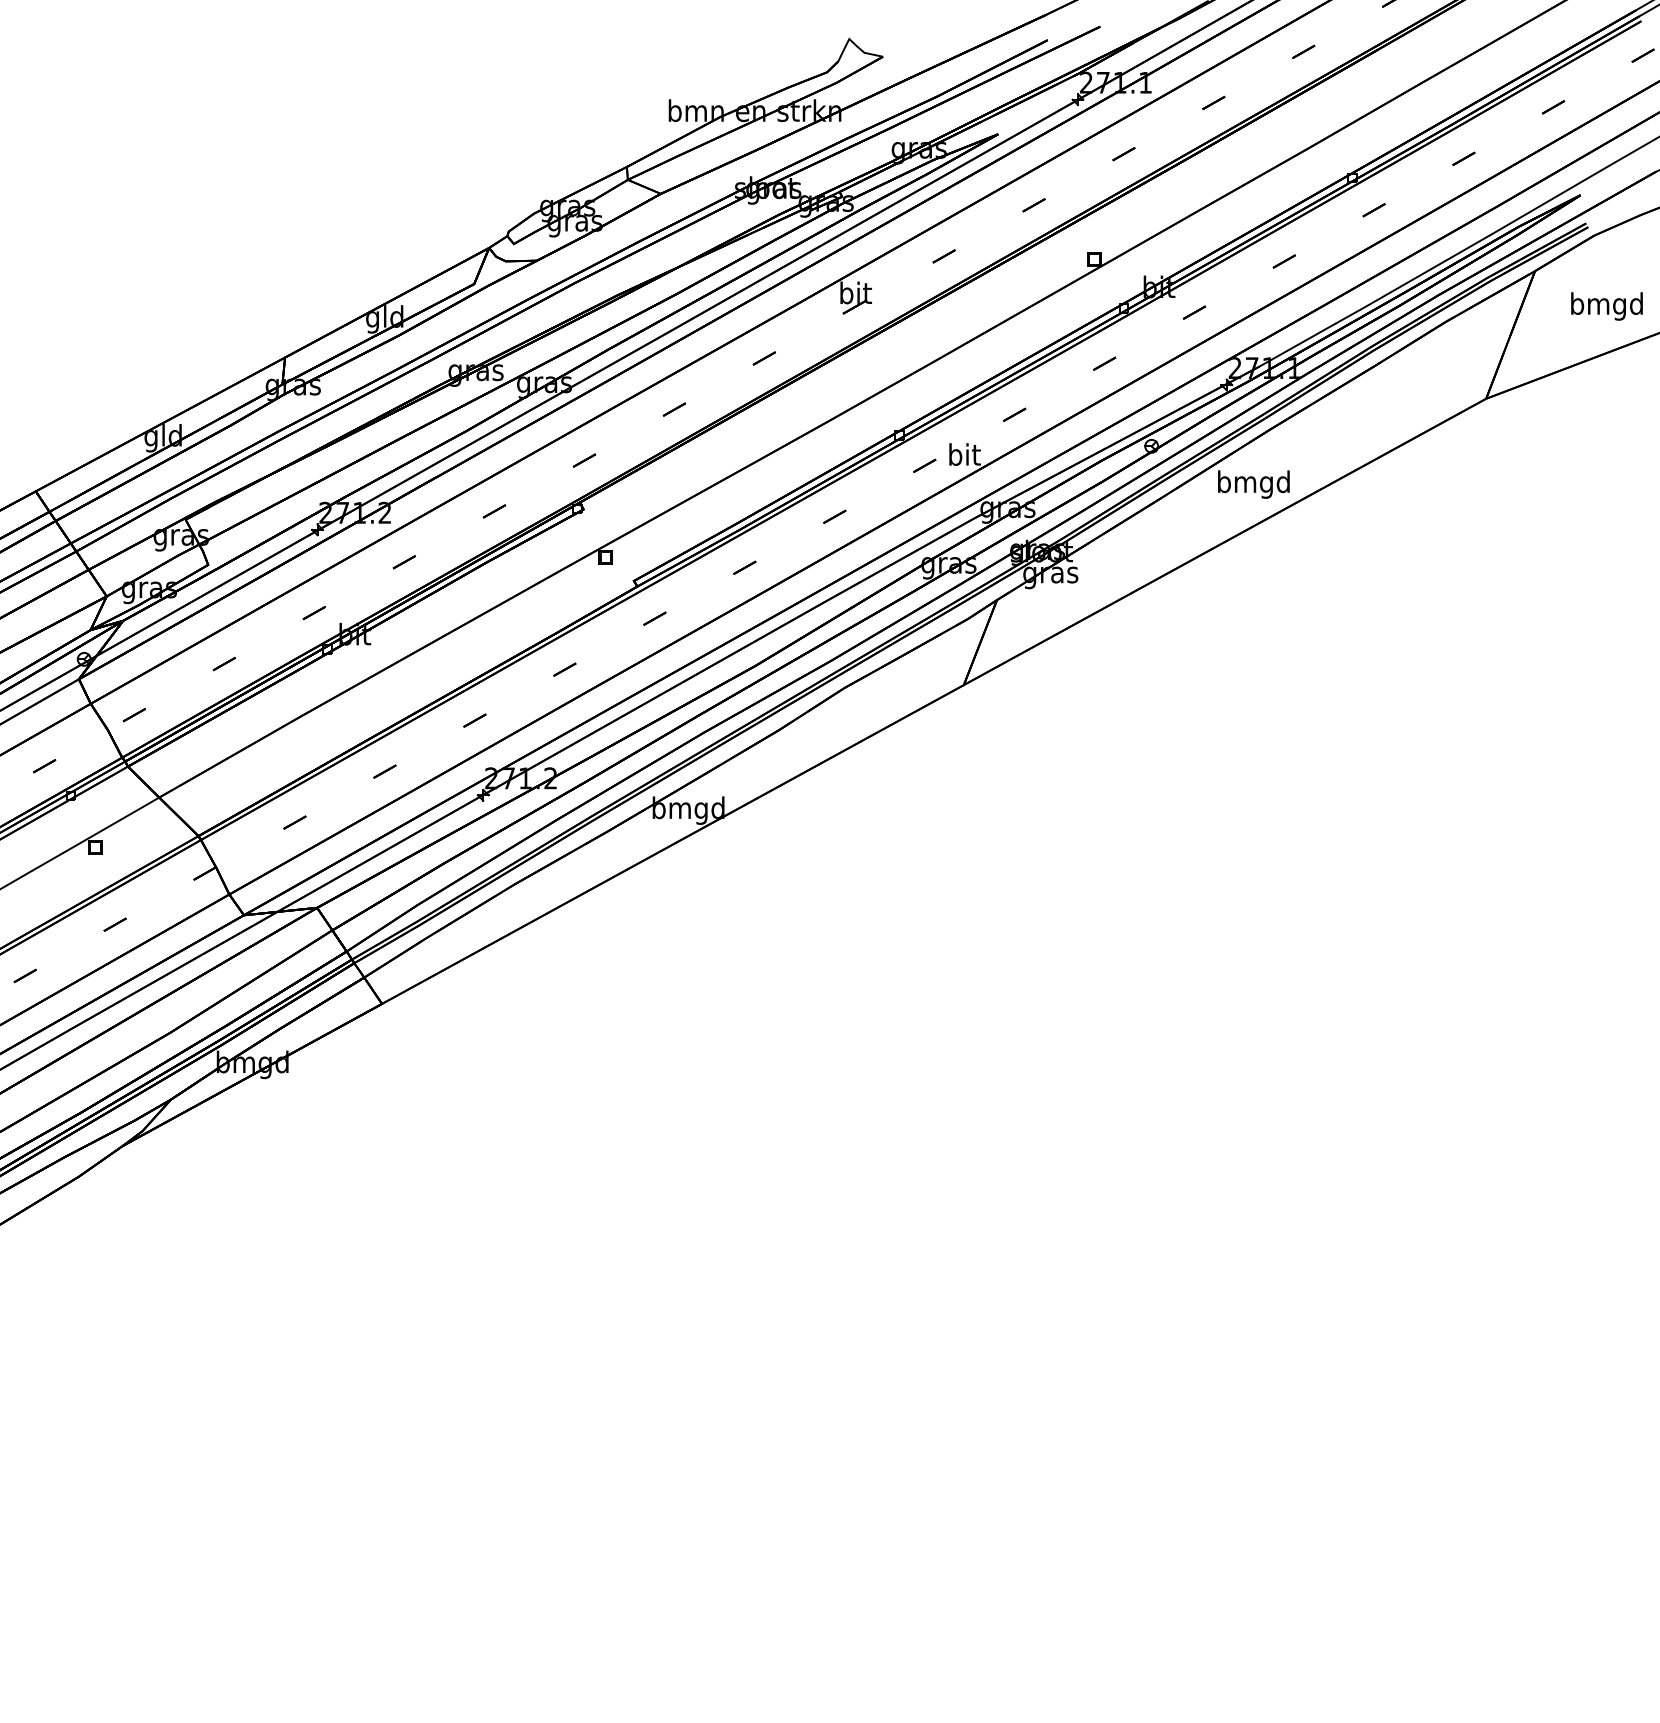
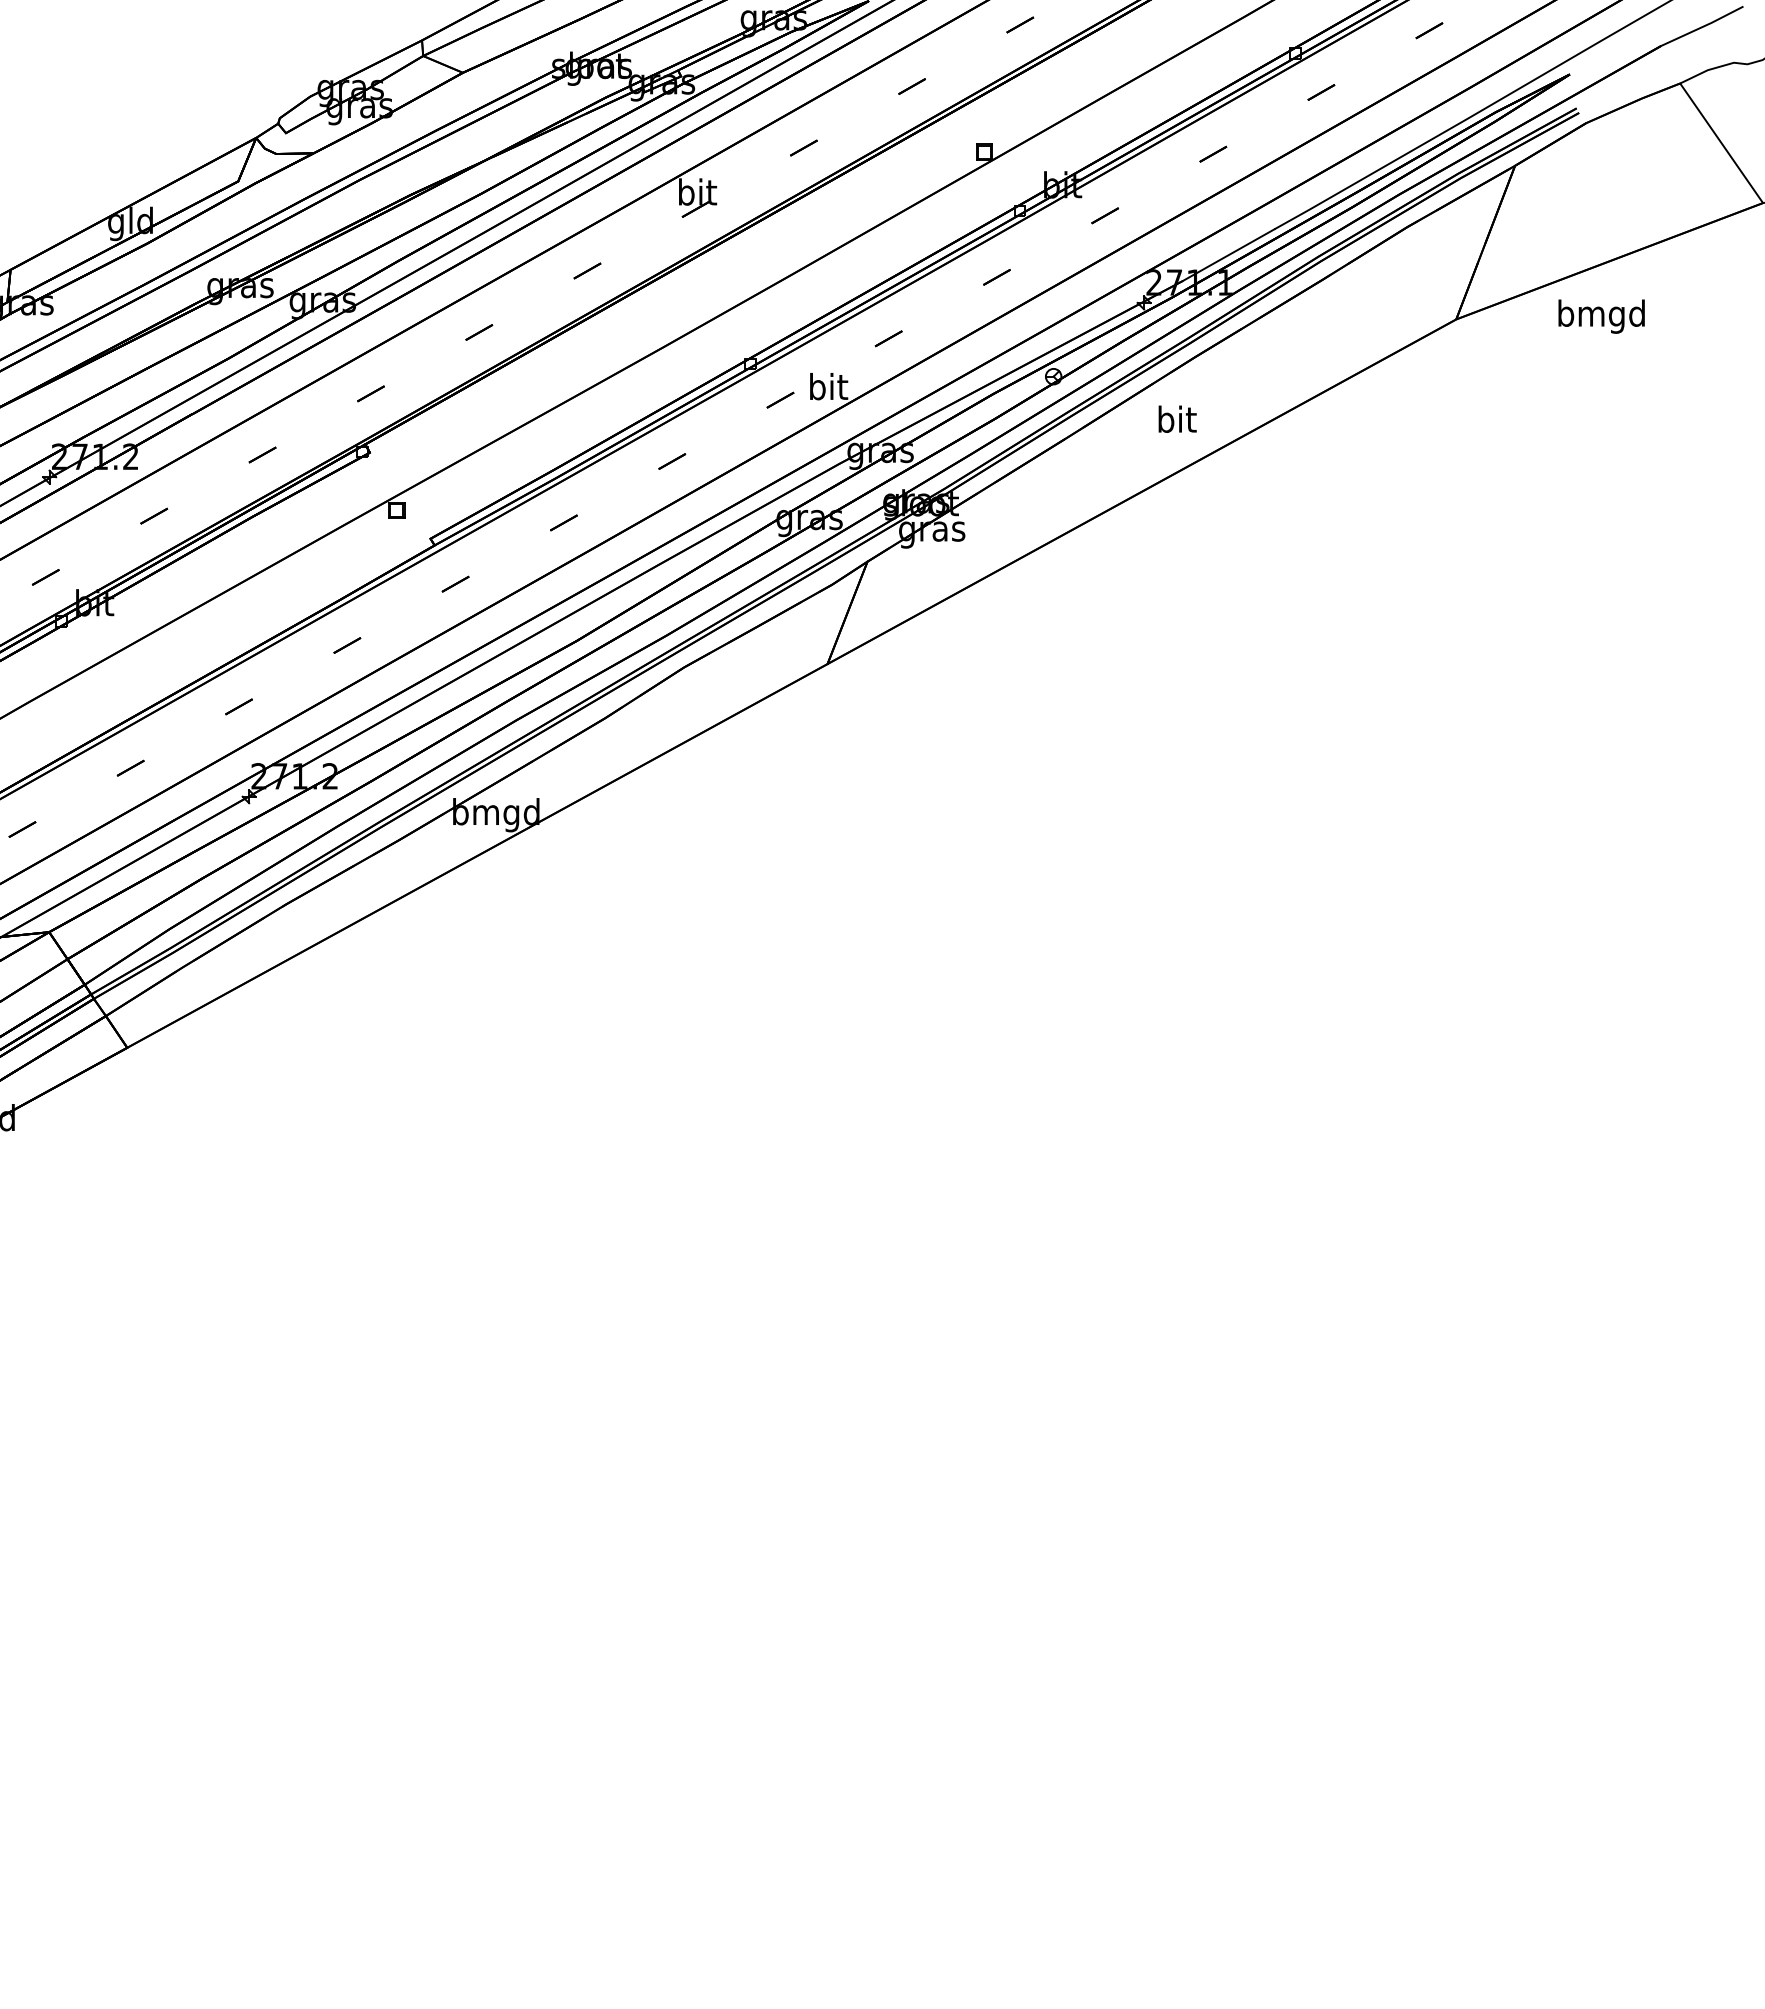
text: (1606, 306) -> (1601, 316), moved
text: (1253, 484) -> (1176, 422), bmgd -> bit

